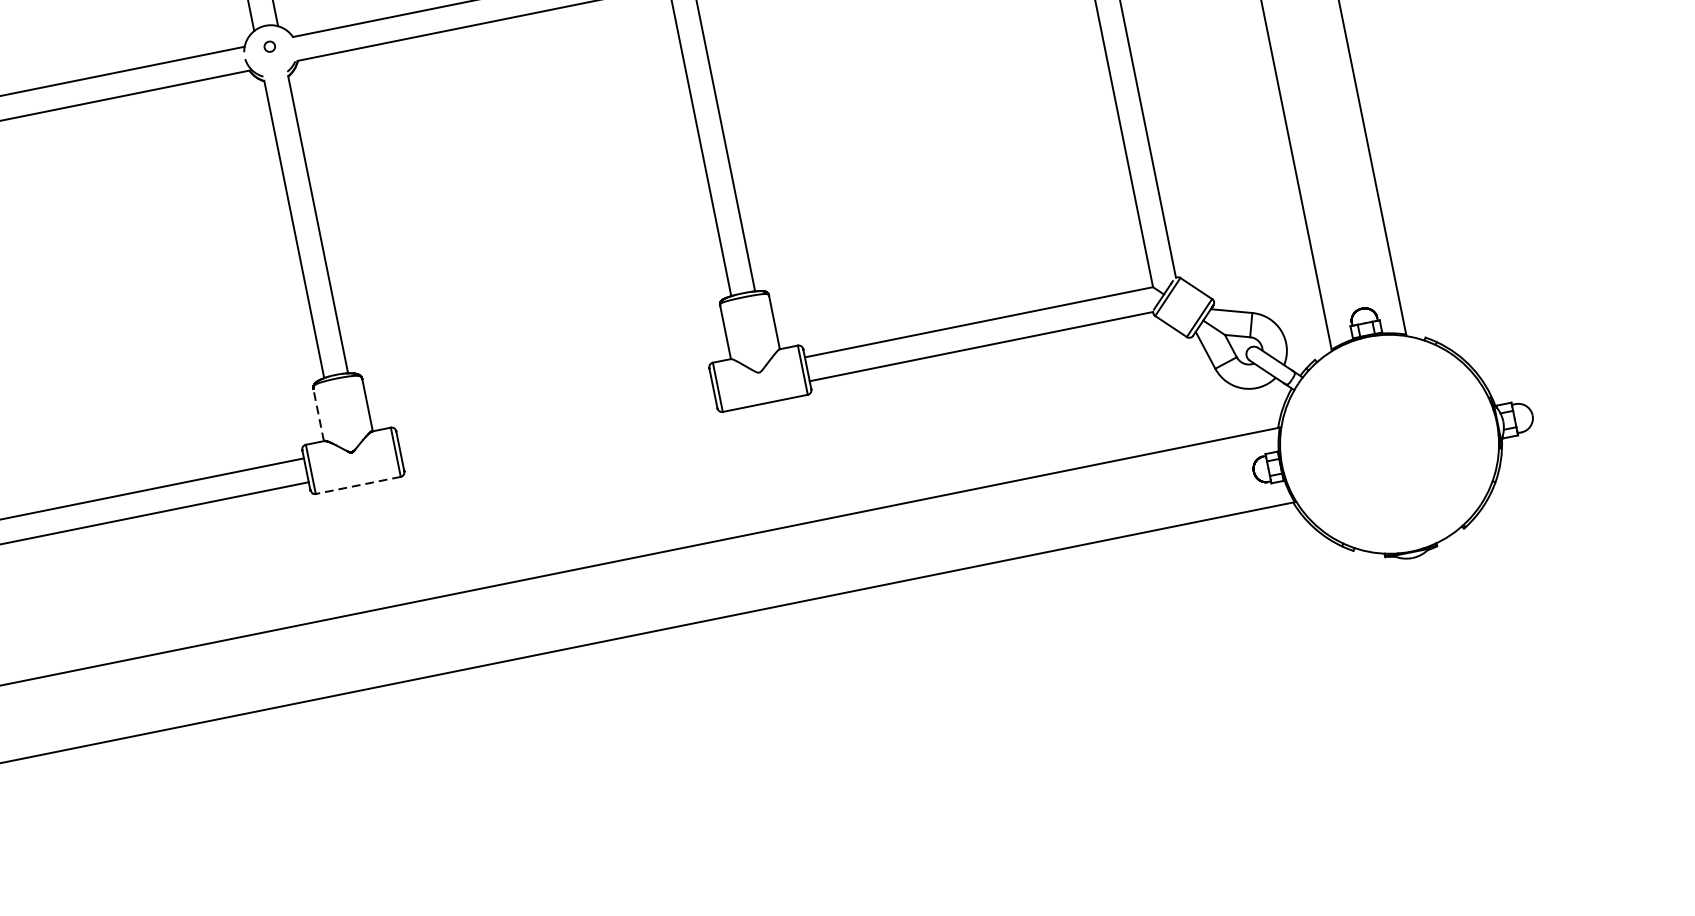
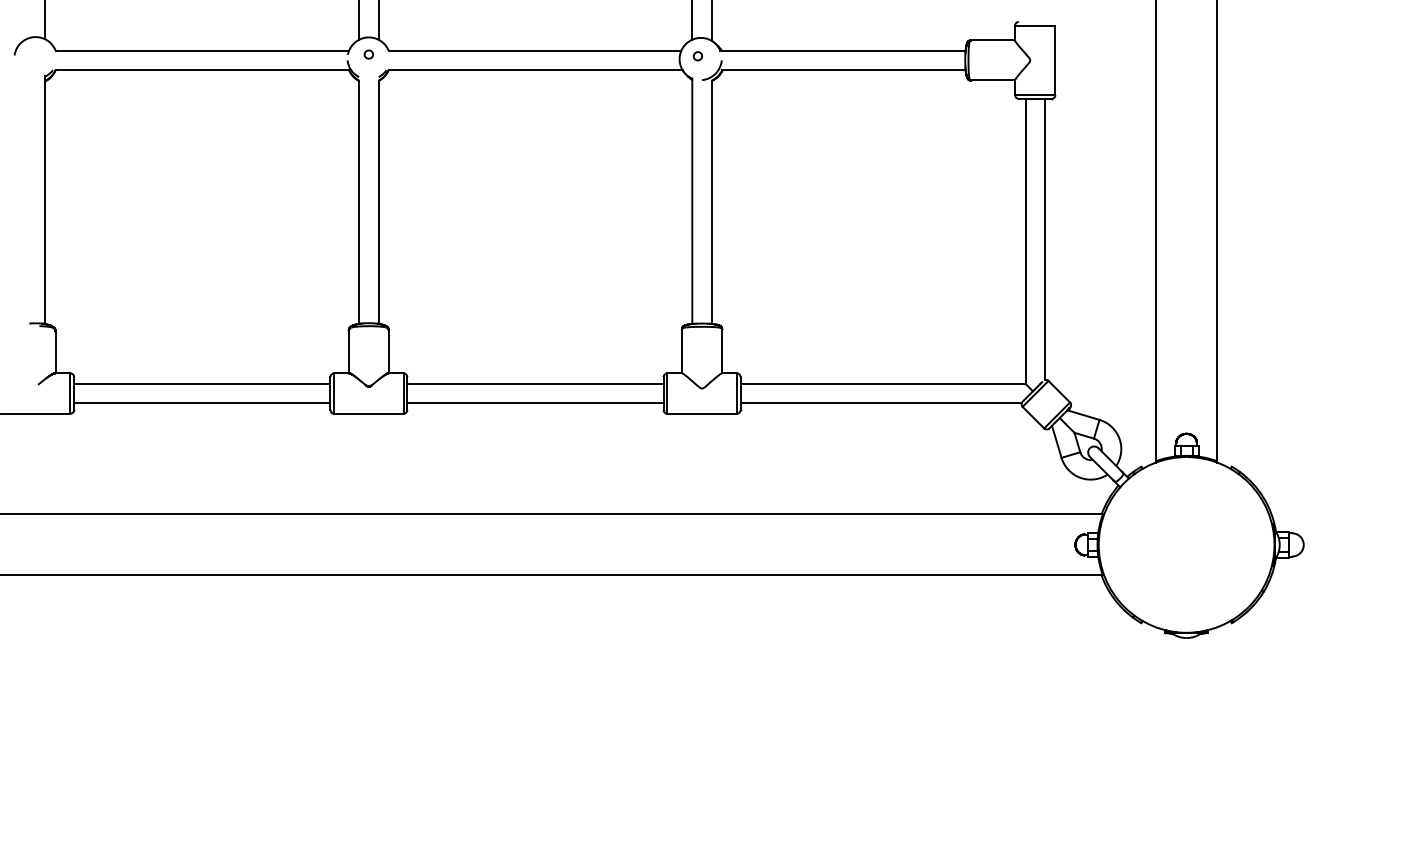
line: (554, 407) -> (535, 383), added
line: (318, 414) -> (348, 351), dashed -> solid
line: (559, 431) -> (535, 403), added
line: (357, 485) -> (368, 413), dashed -> solid

